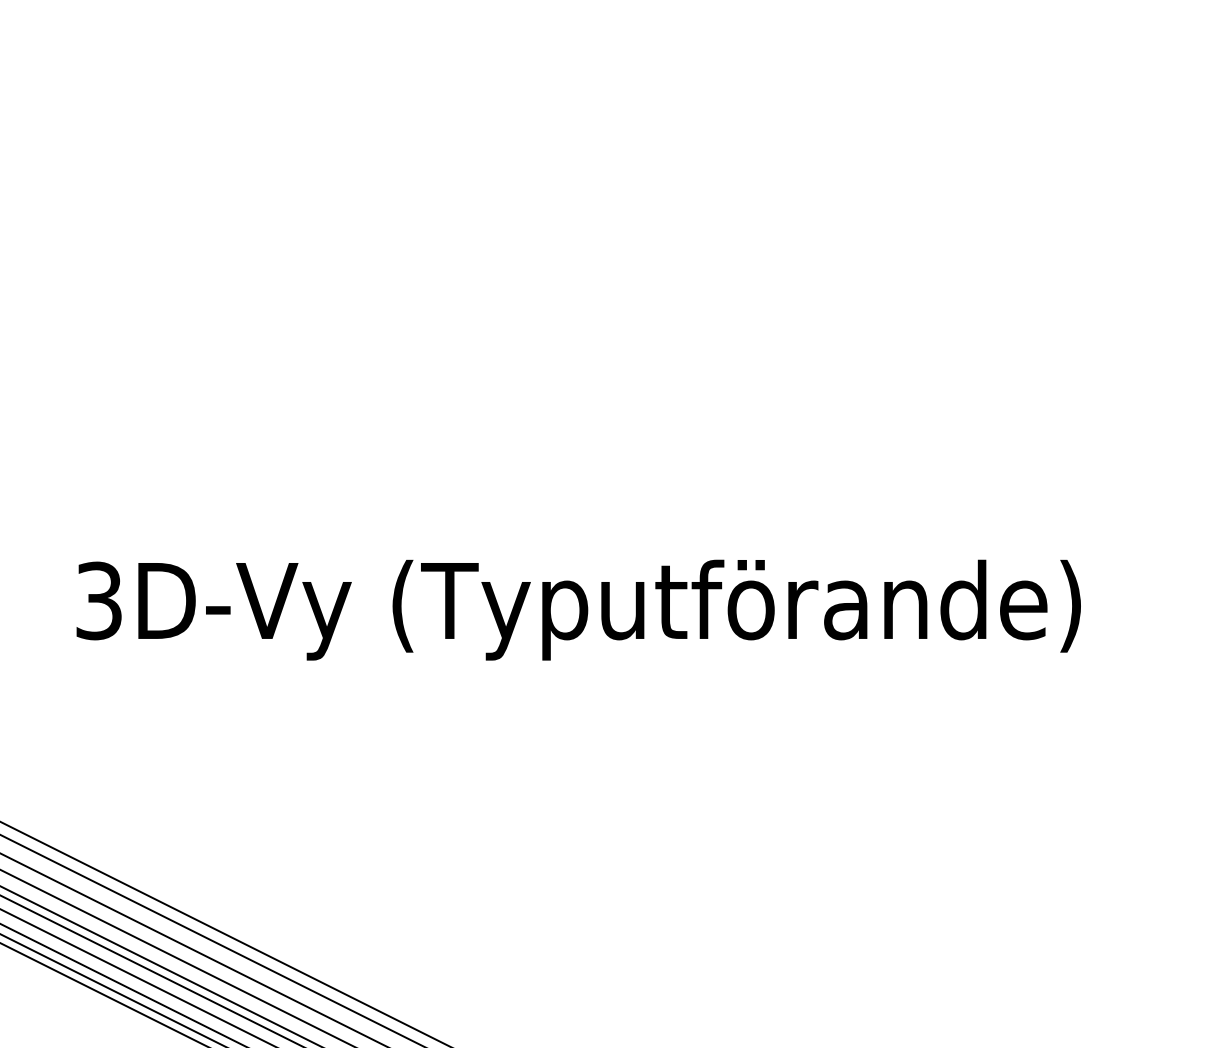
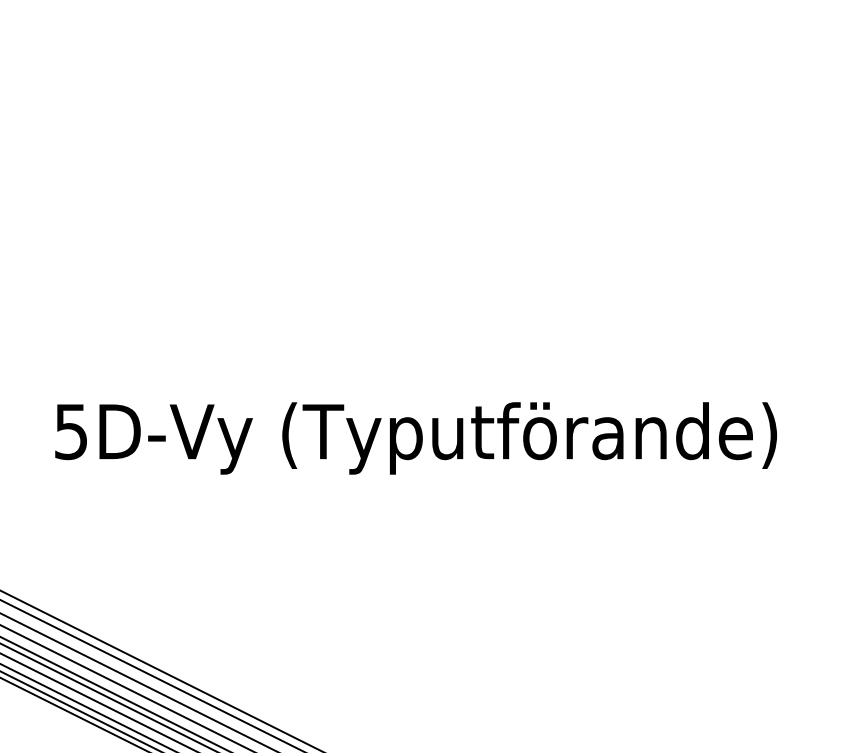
text: (98, 600) -> (70, 431), 3D-Vy -> 5D-Vy

